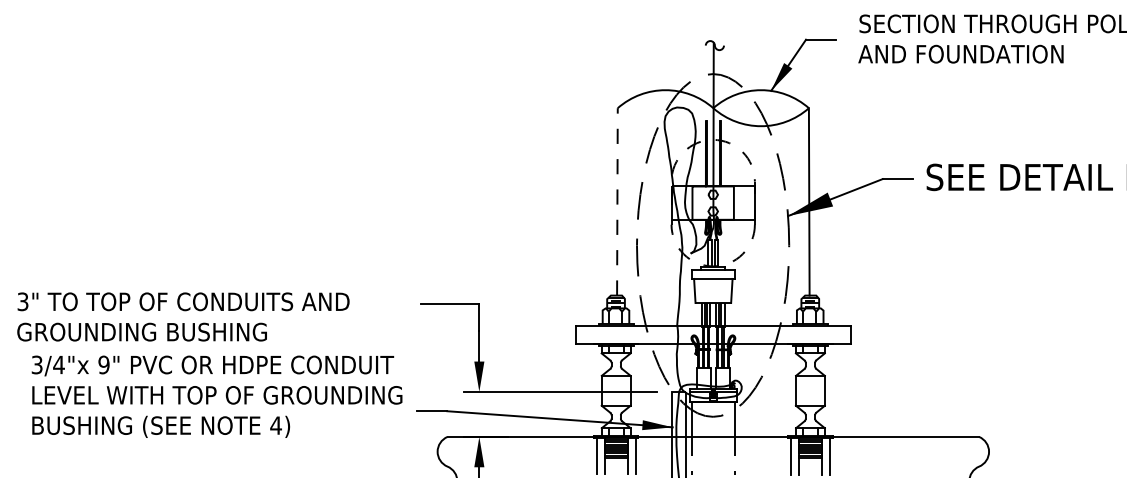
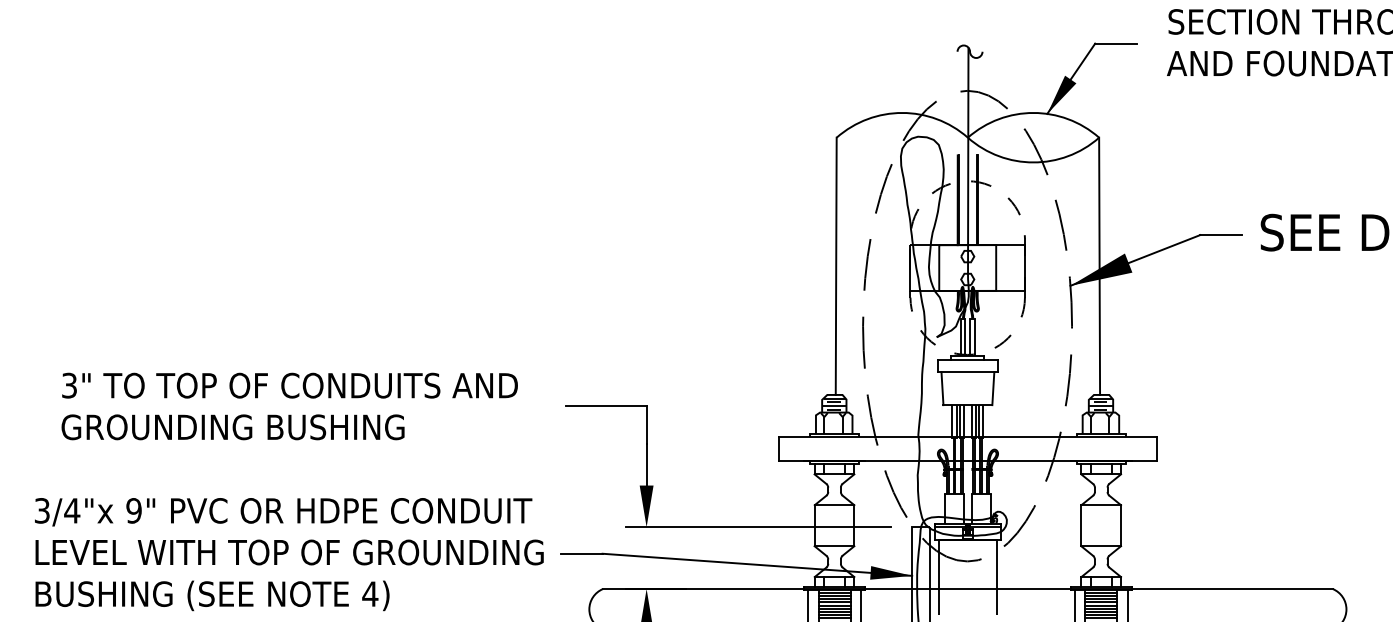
line: (617, 201) -> (836, 265), dashed -> solid
text: (183, 316) -> (289, 405), moved
text: (216, 396) -> (288, 554), moved

